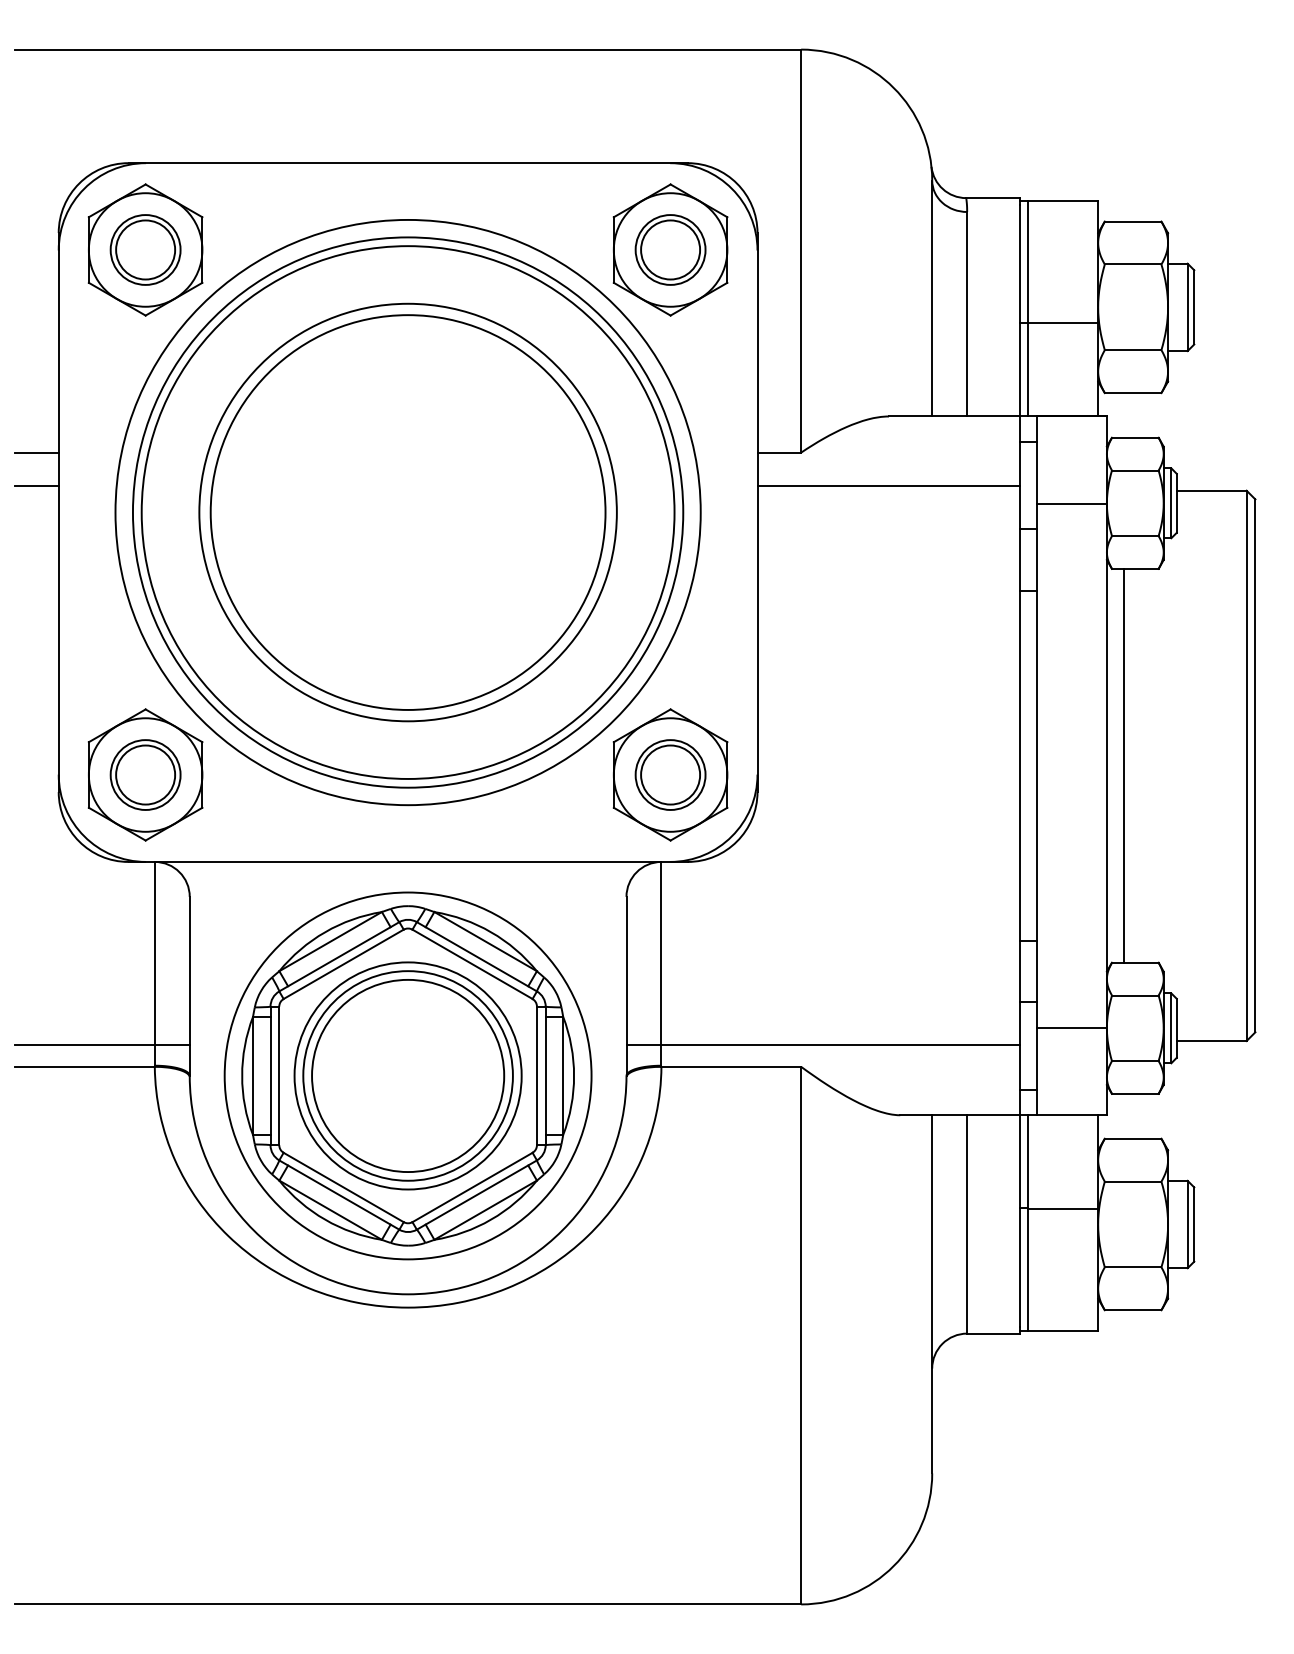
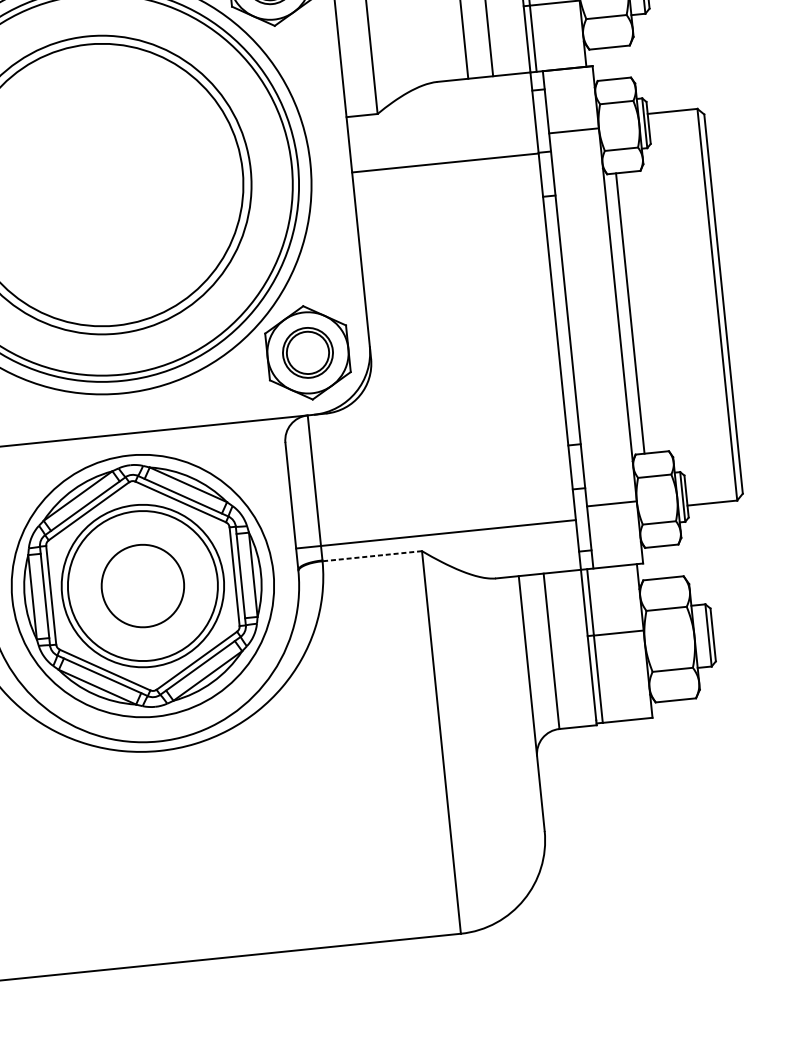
line: (888, 486) -> (445, 163), moved
line: (731, 1066) -> (372, 555), solid -> dashed
circle: (408, 1075) -> (143, 585), size x0.6

